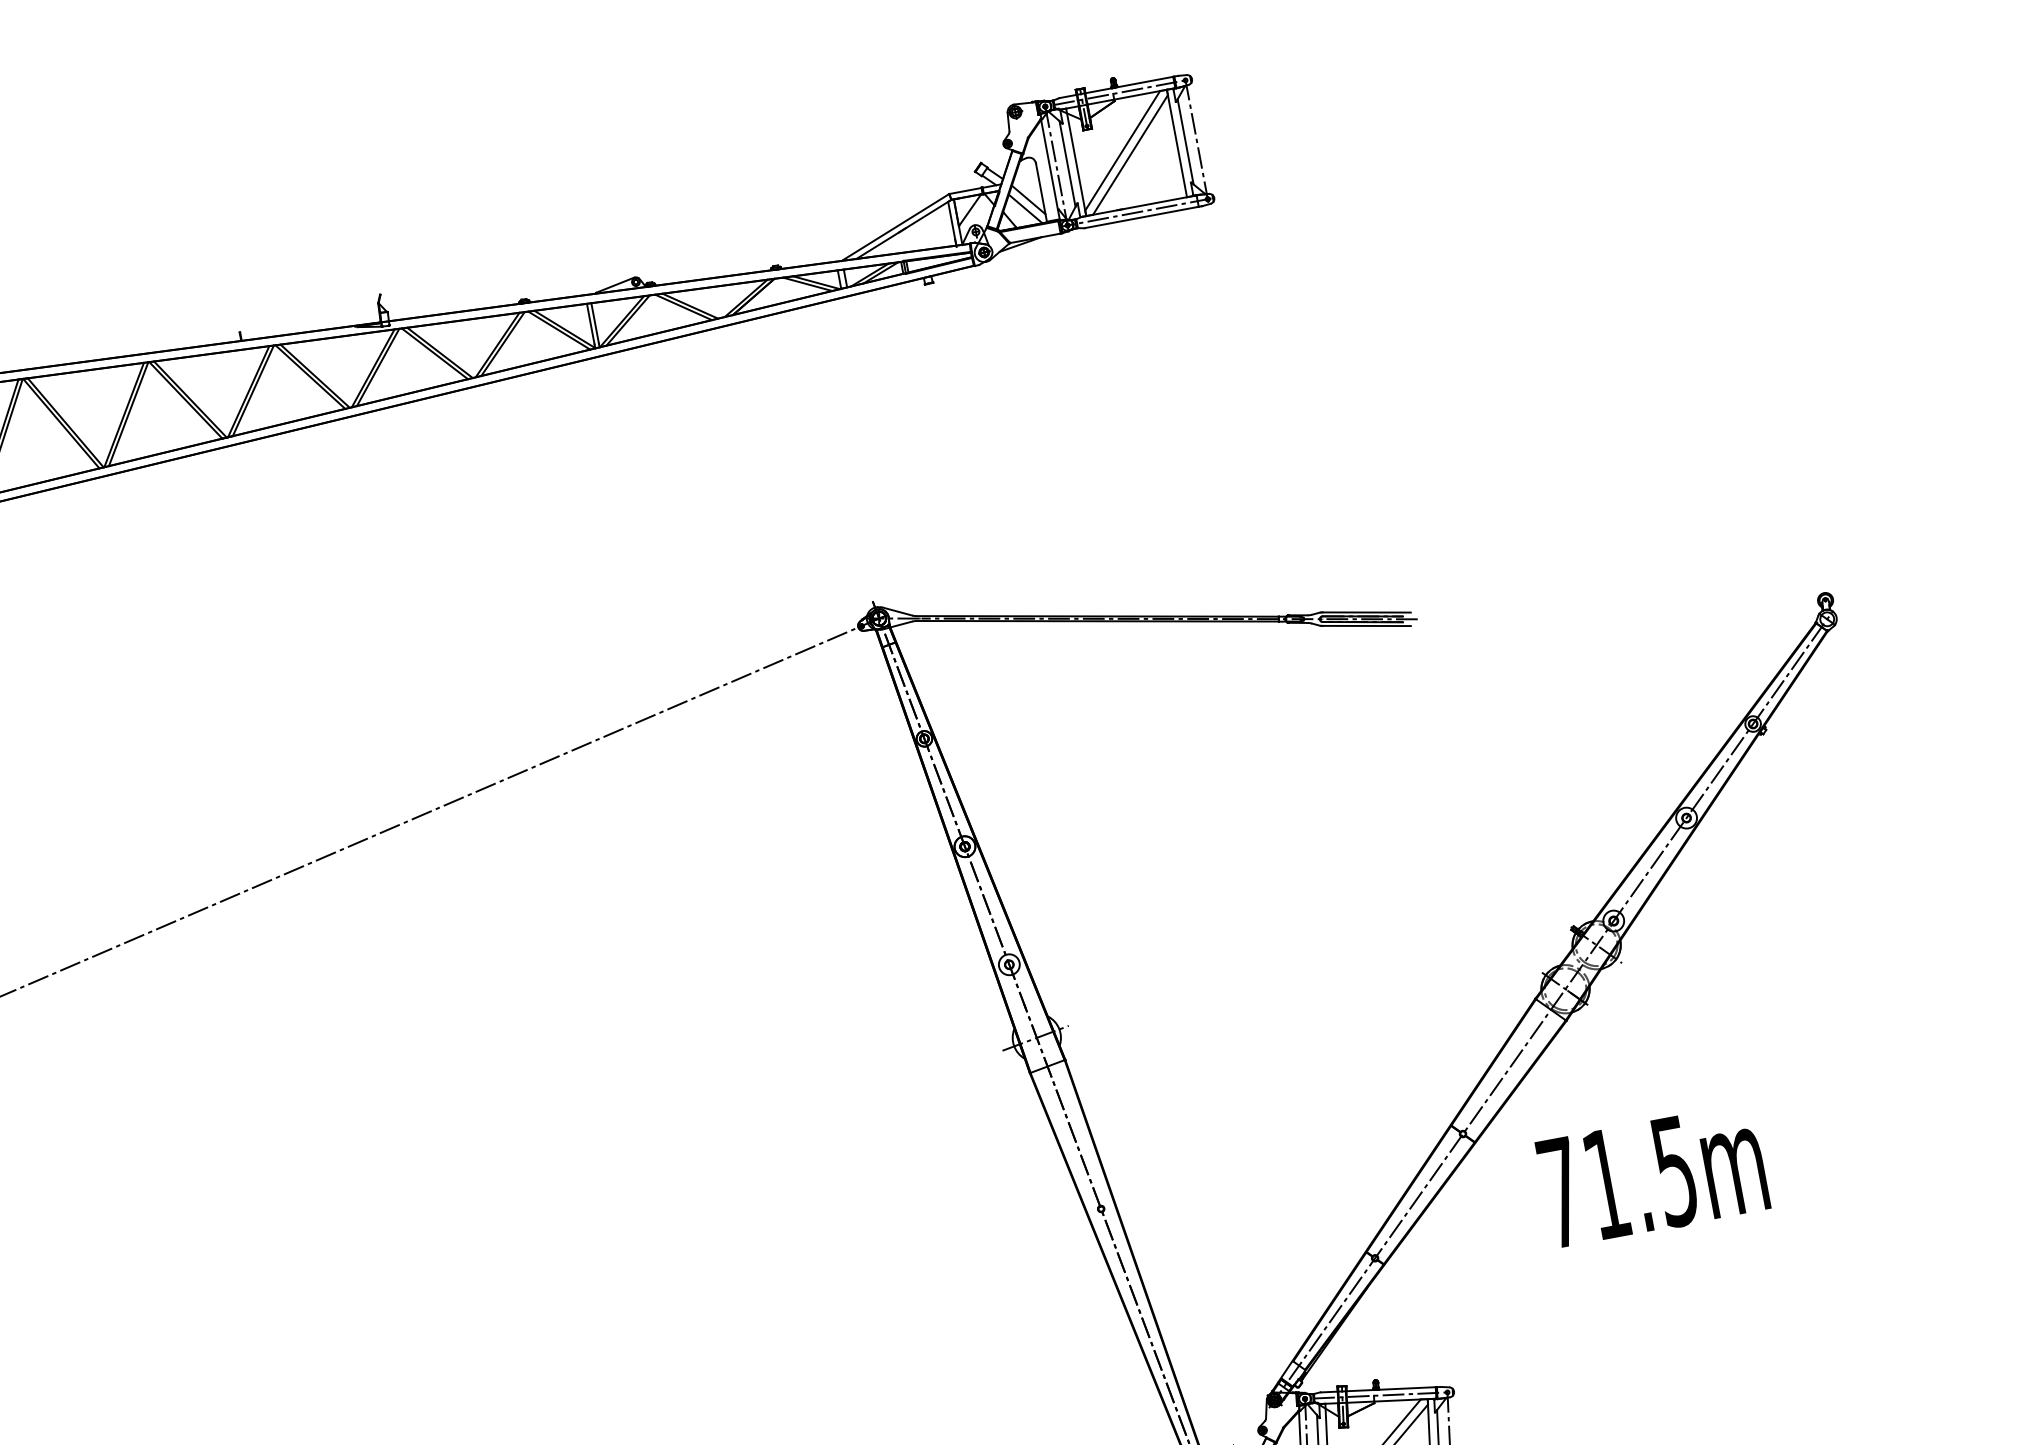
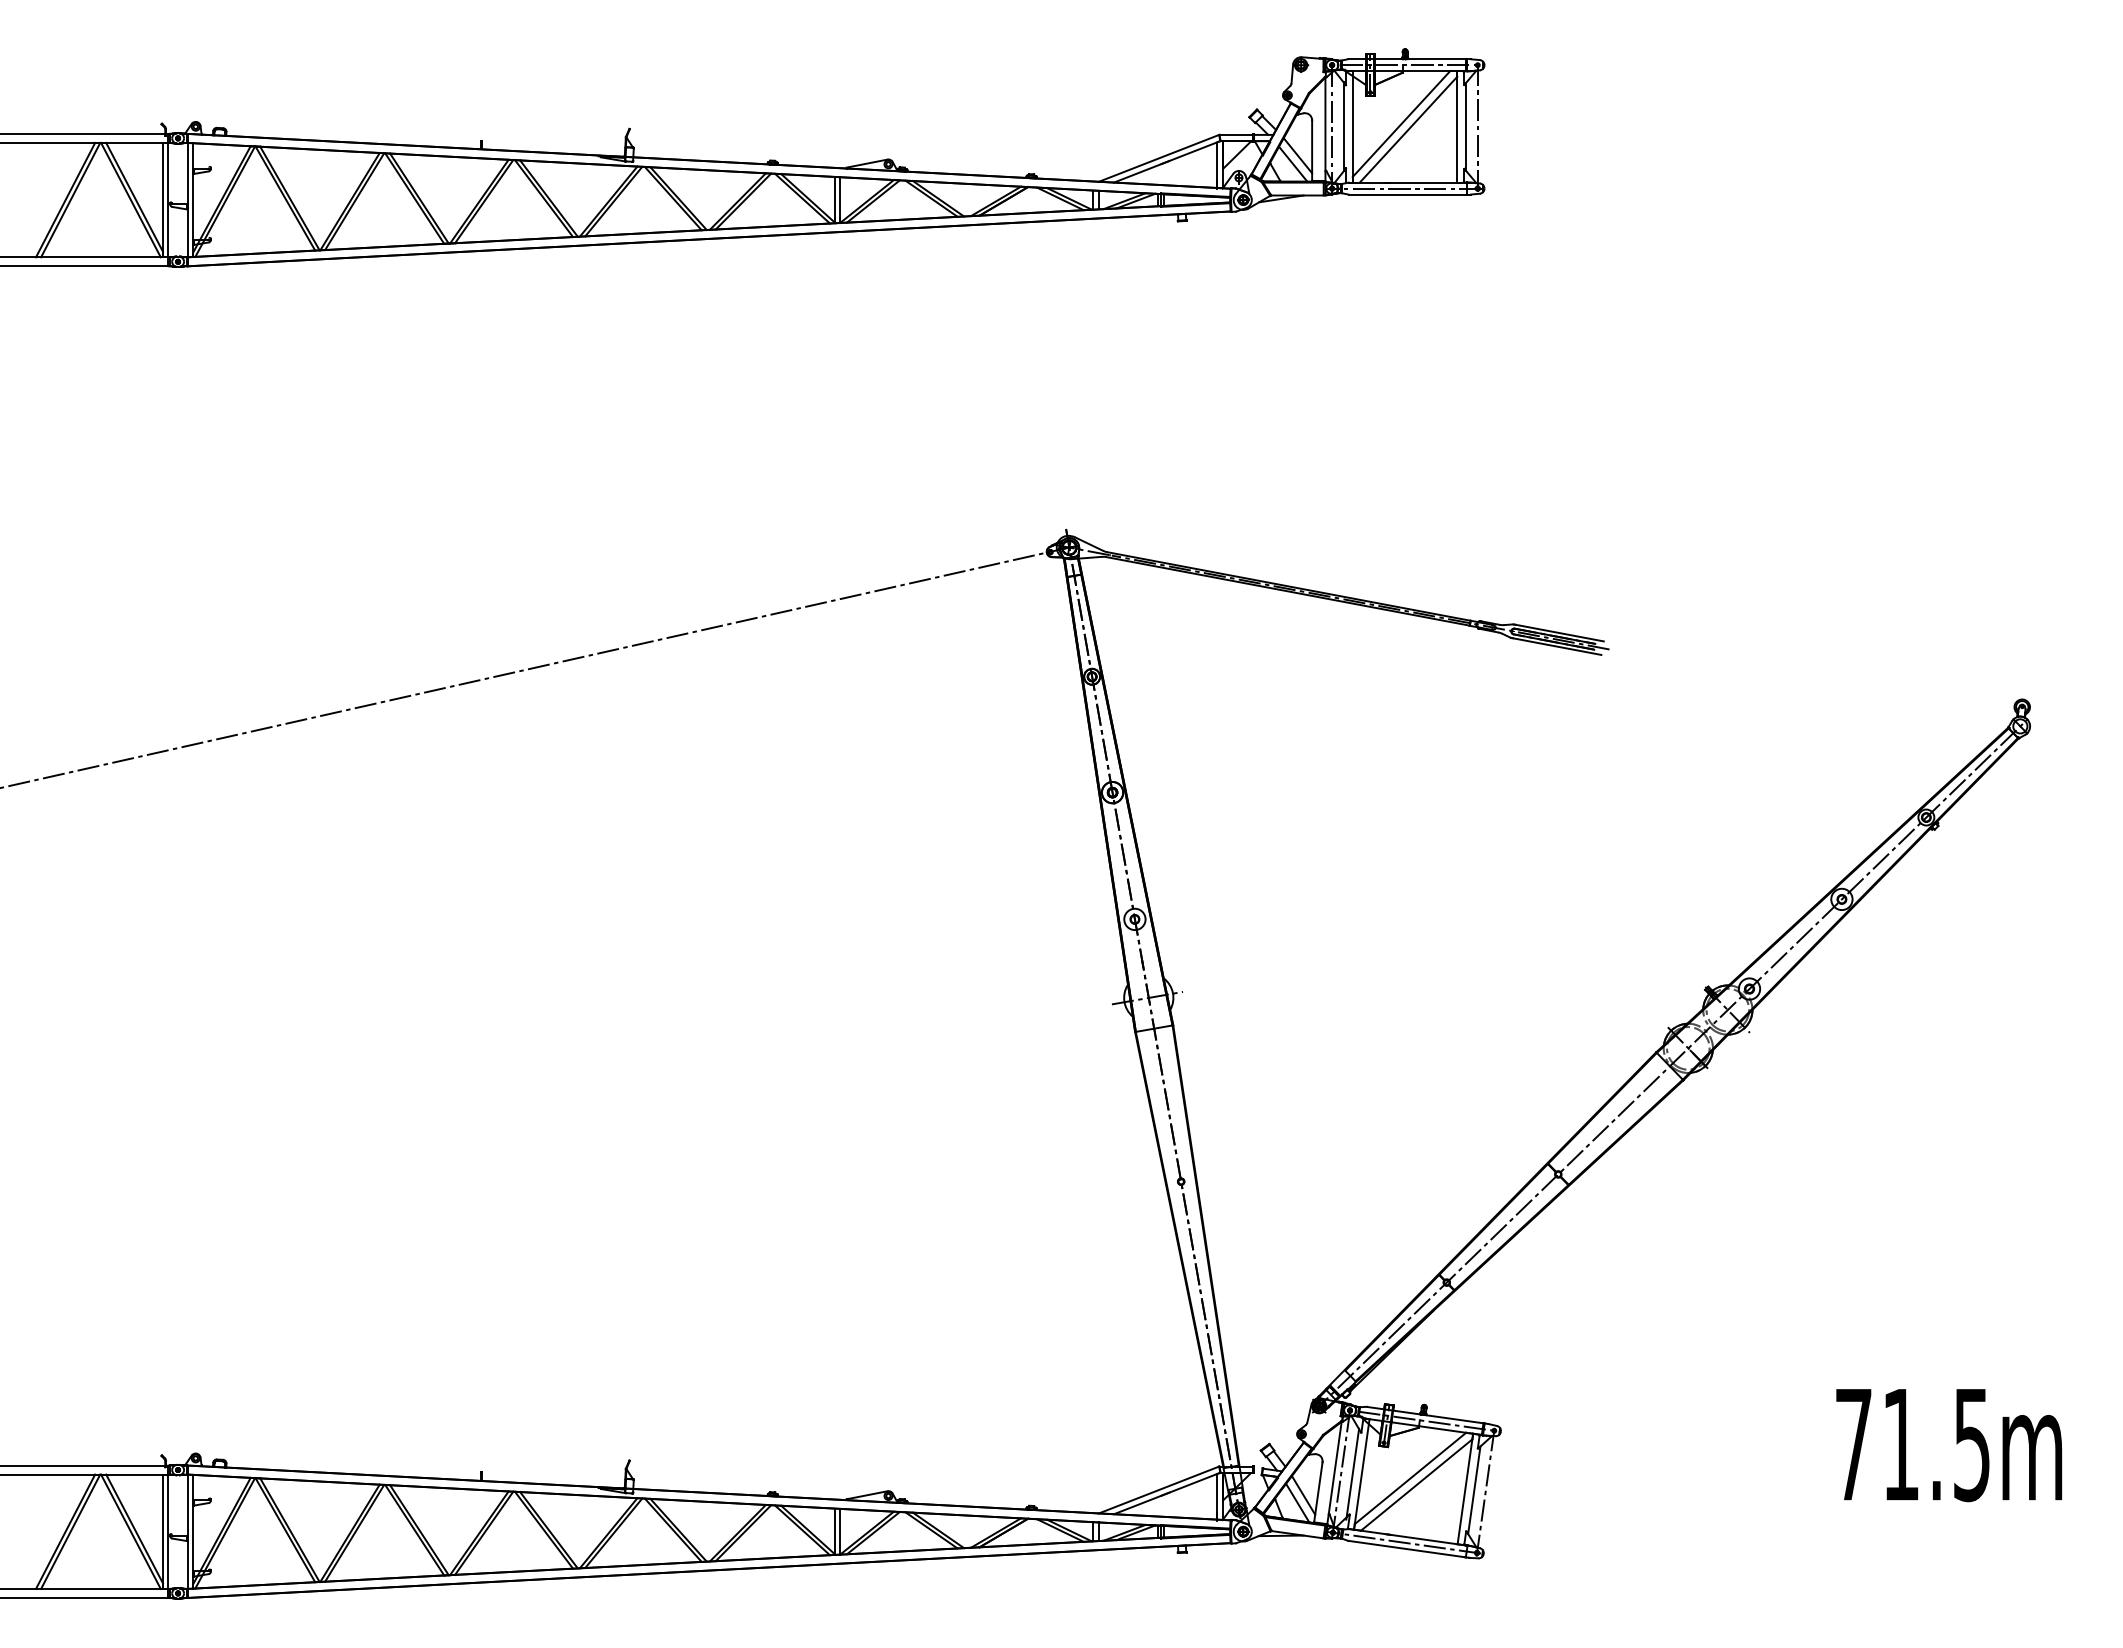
text: (1653, 1176) -> (1949, 1445), moved

